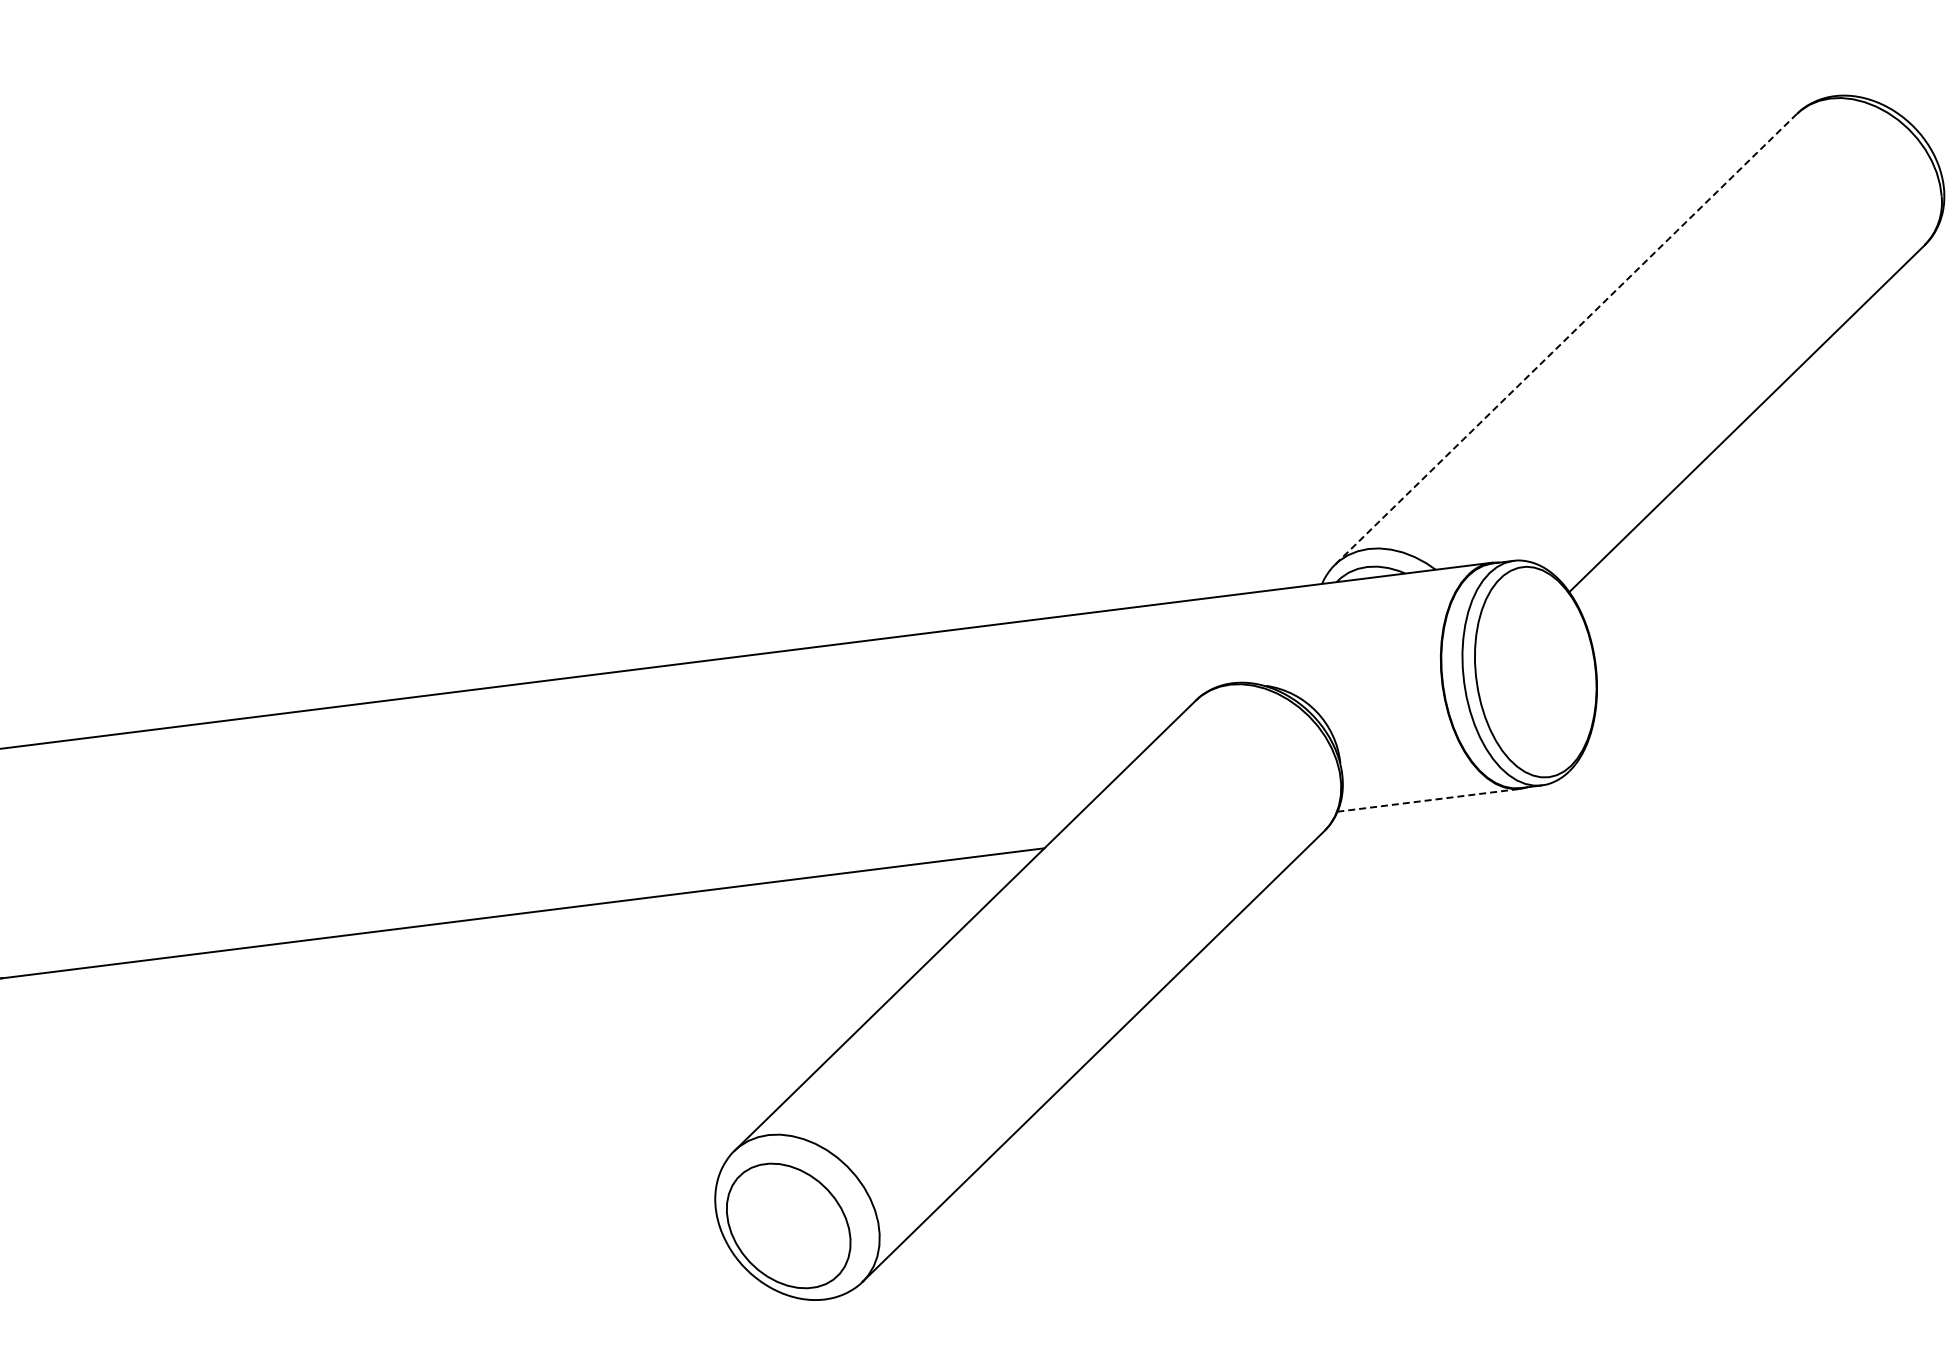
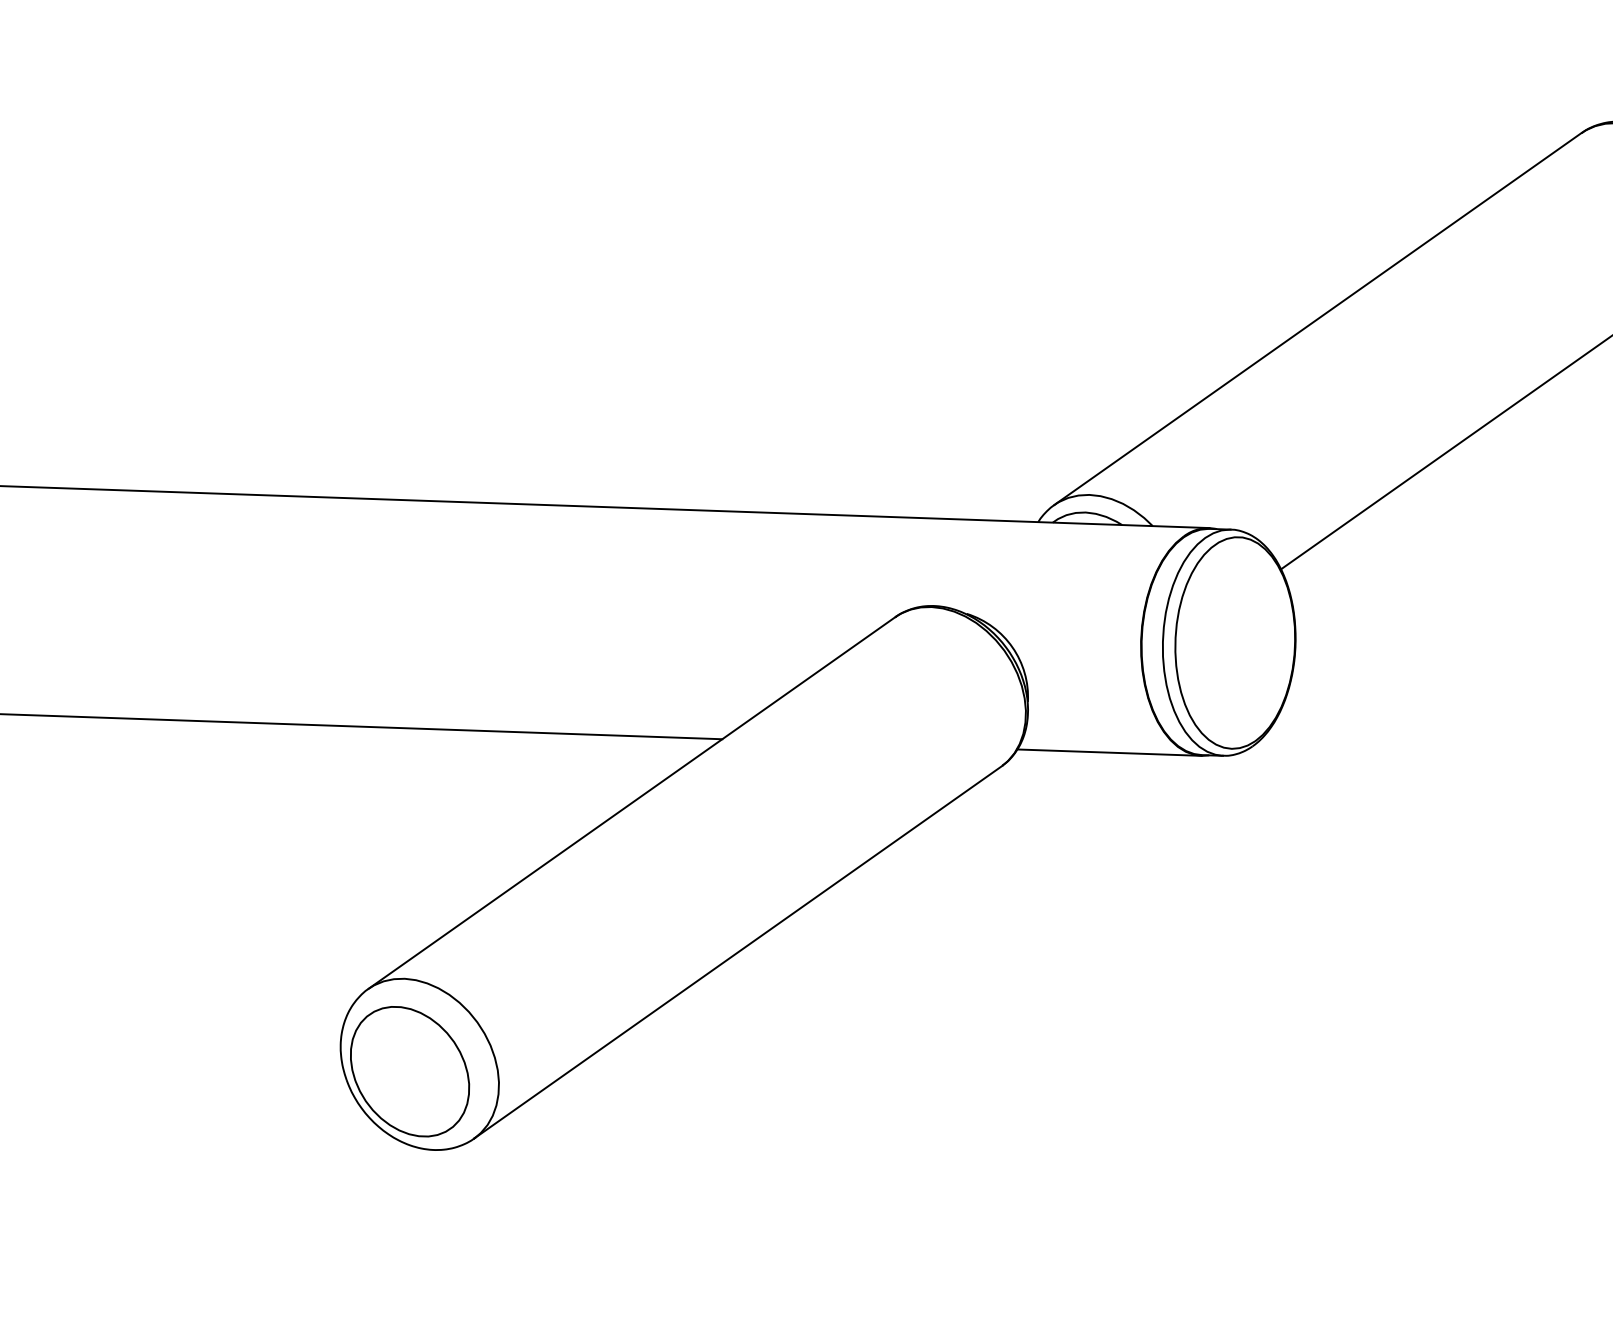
line: (1566, 338) -> (1318, 318), dashed -> solid
line: (1429, 800) -> (1110, 752), dashed -> solid

